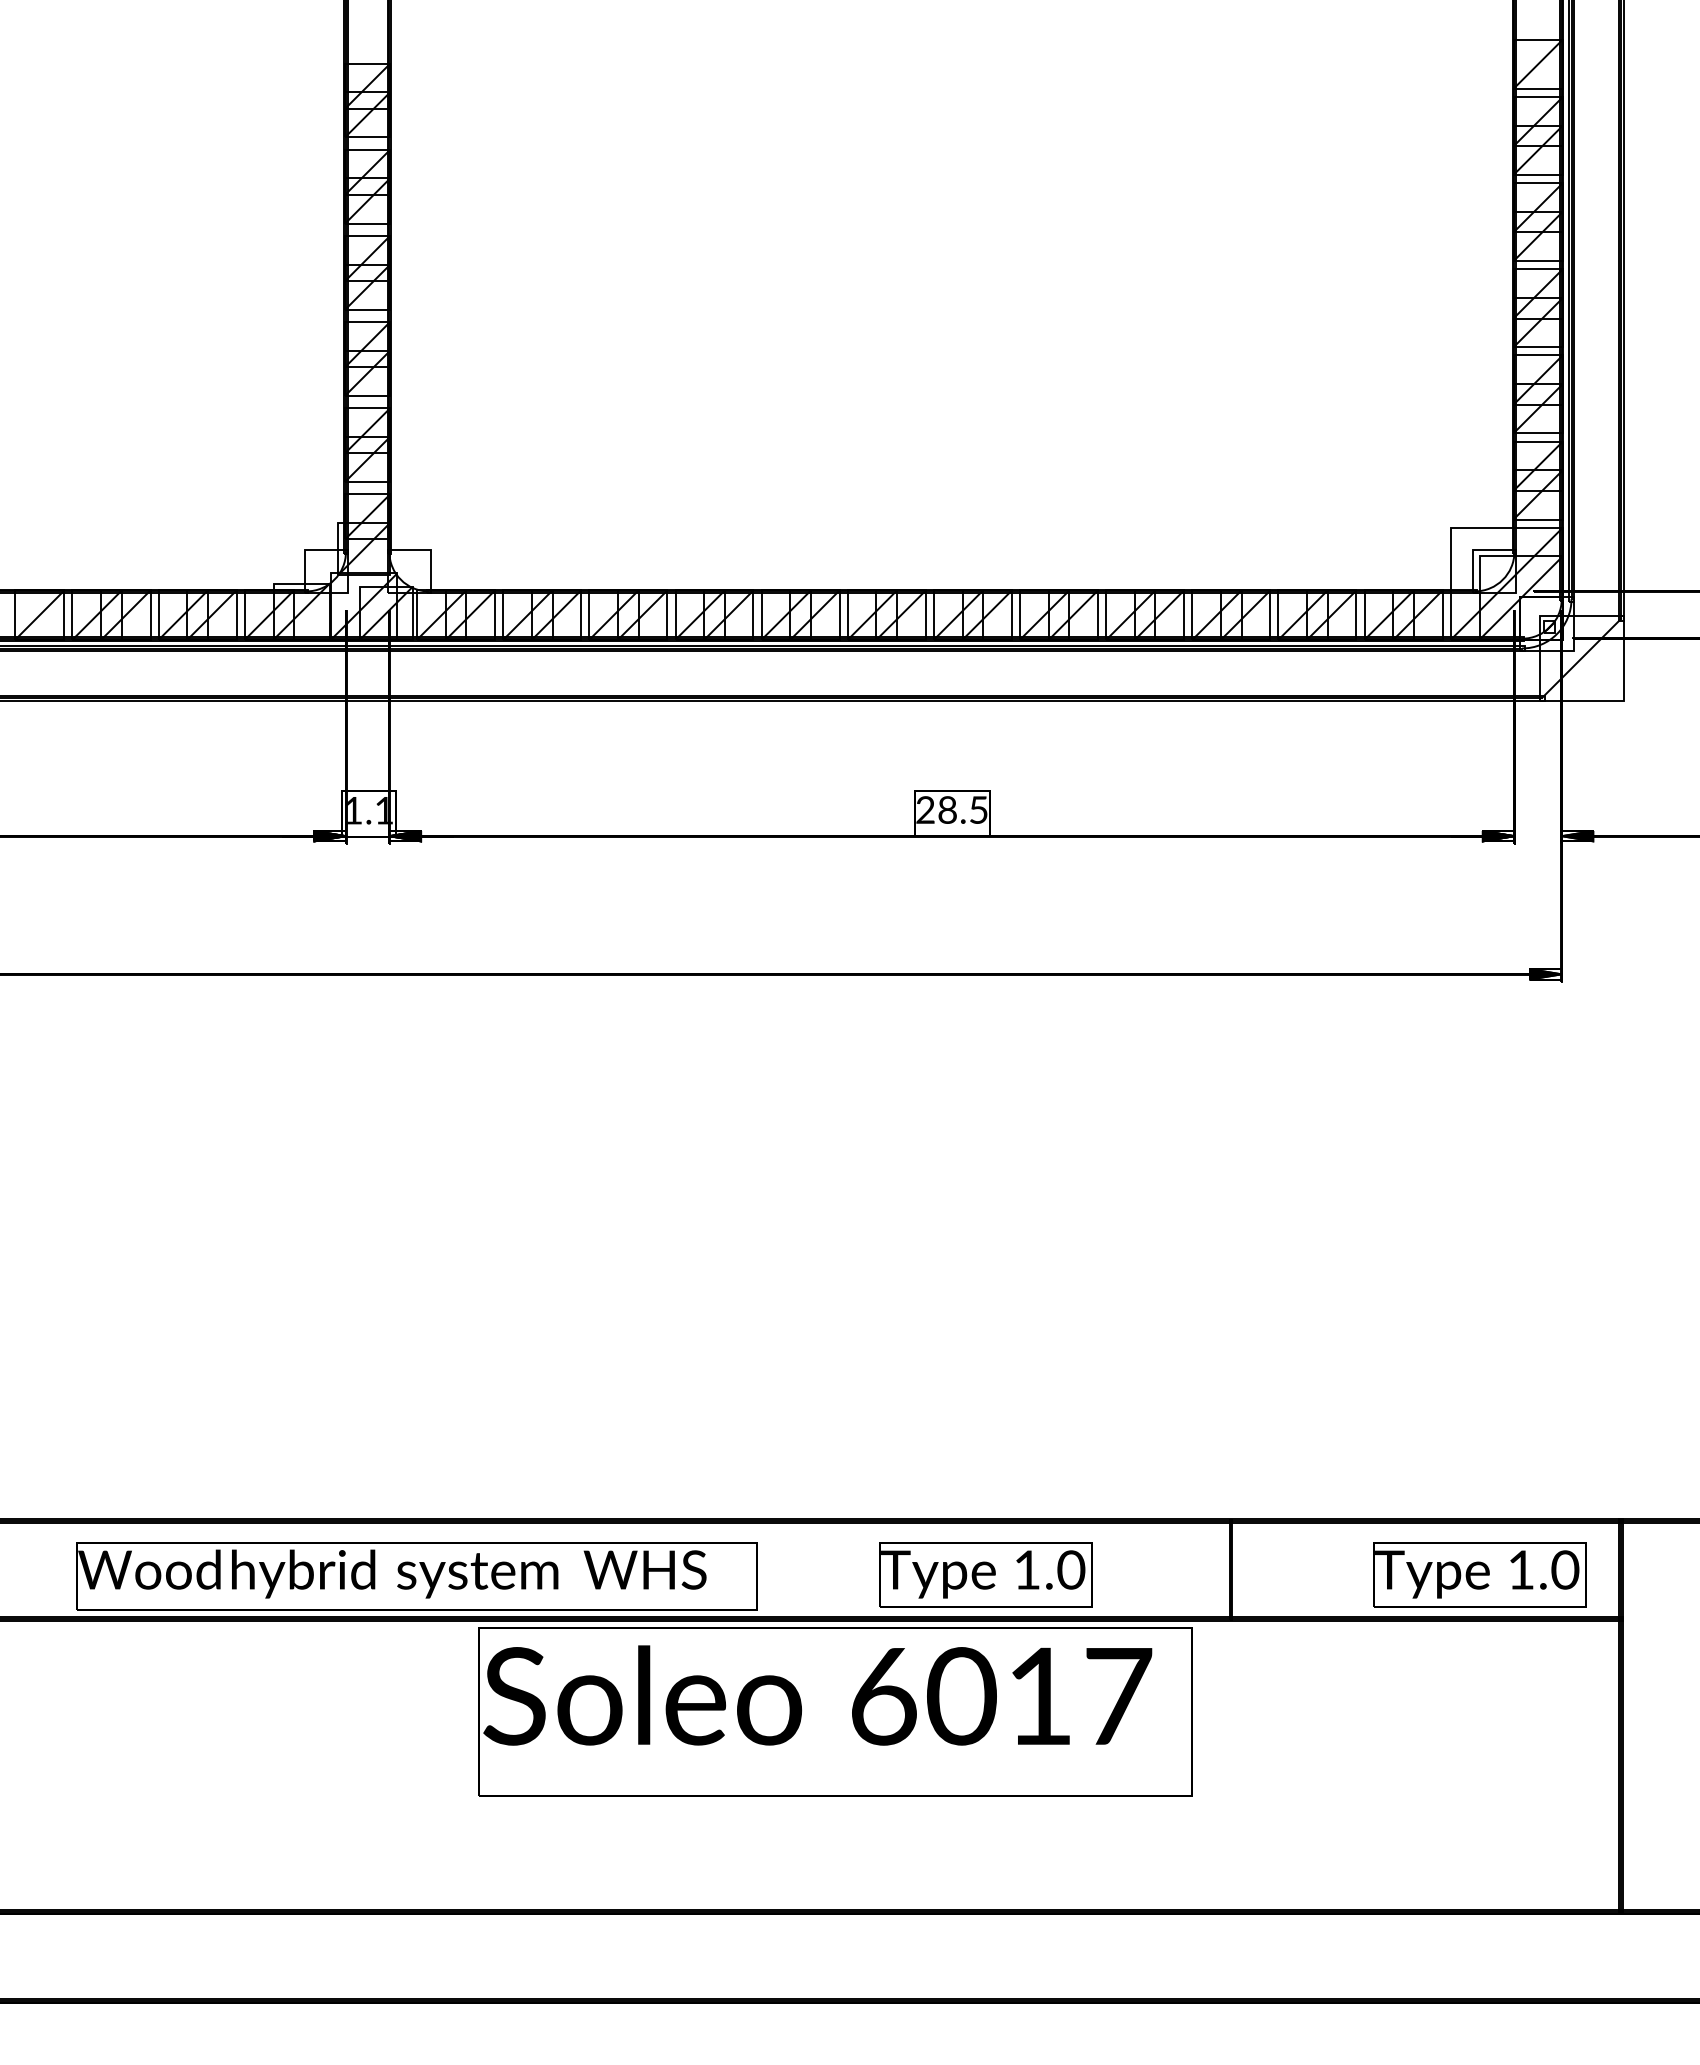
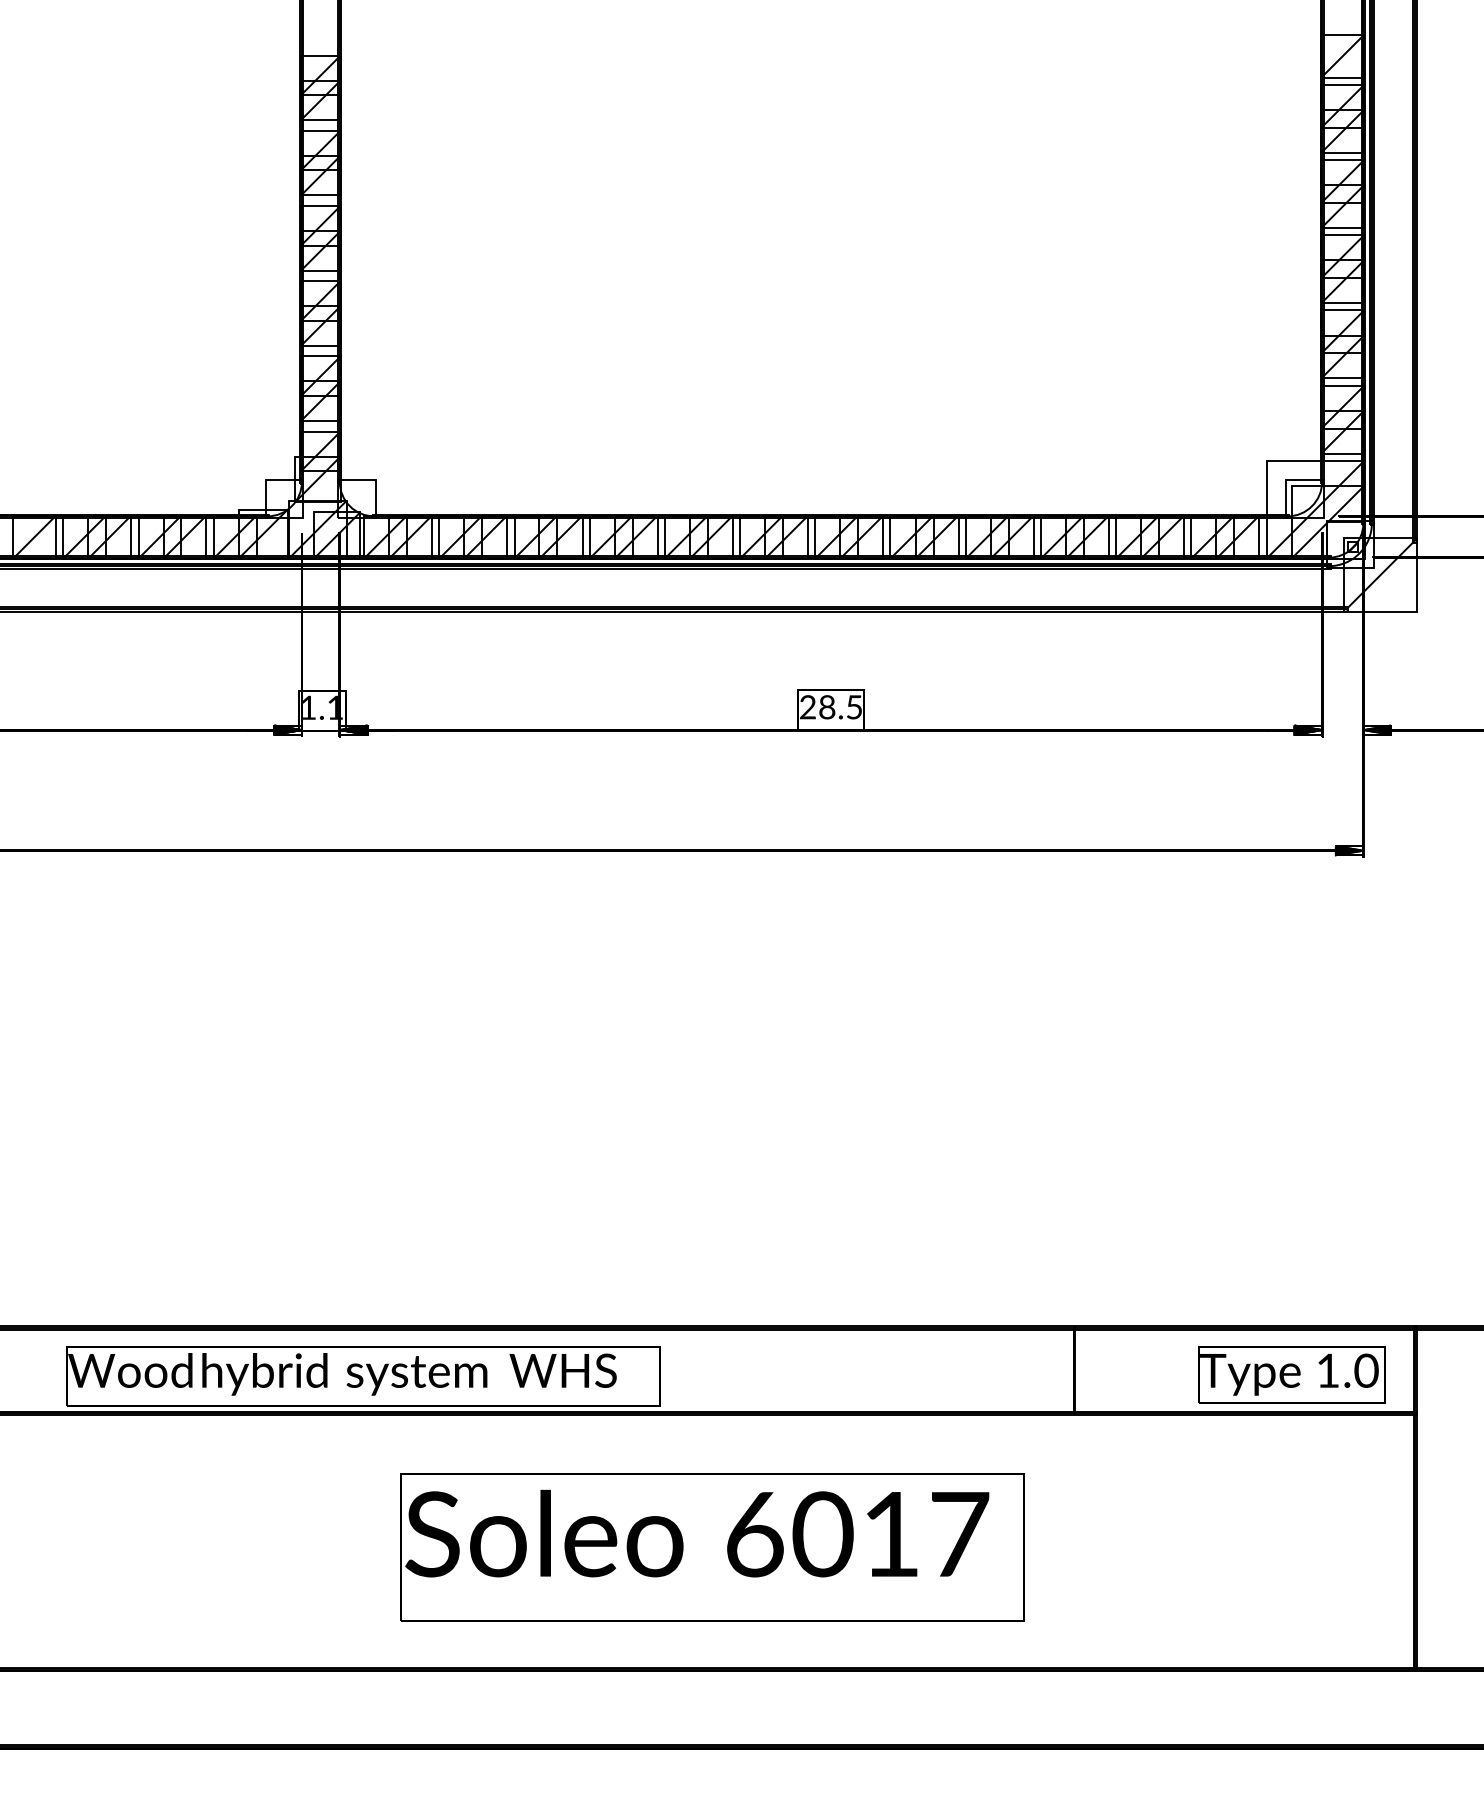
part: (985, 1574) -> (860, 1374), removed
part: (835, 1711) -> (712, 1547), moved

